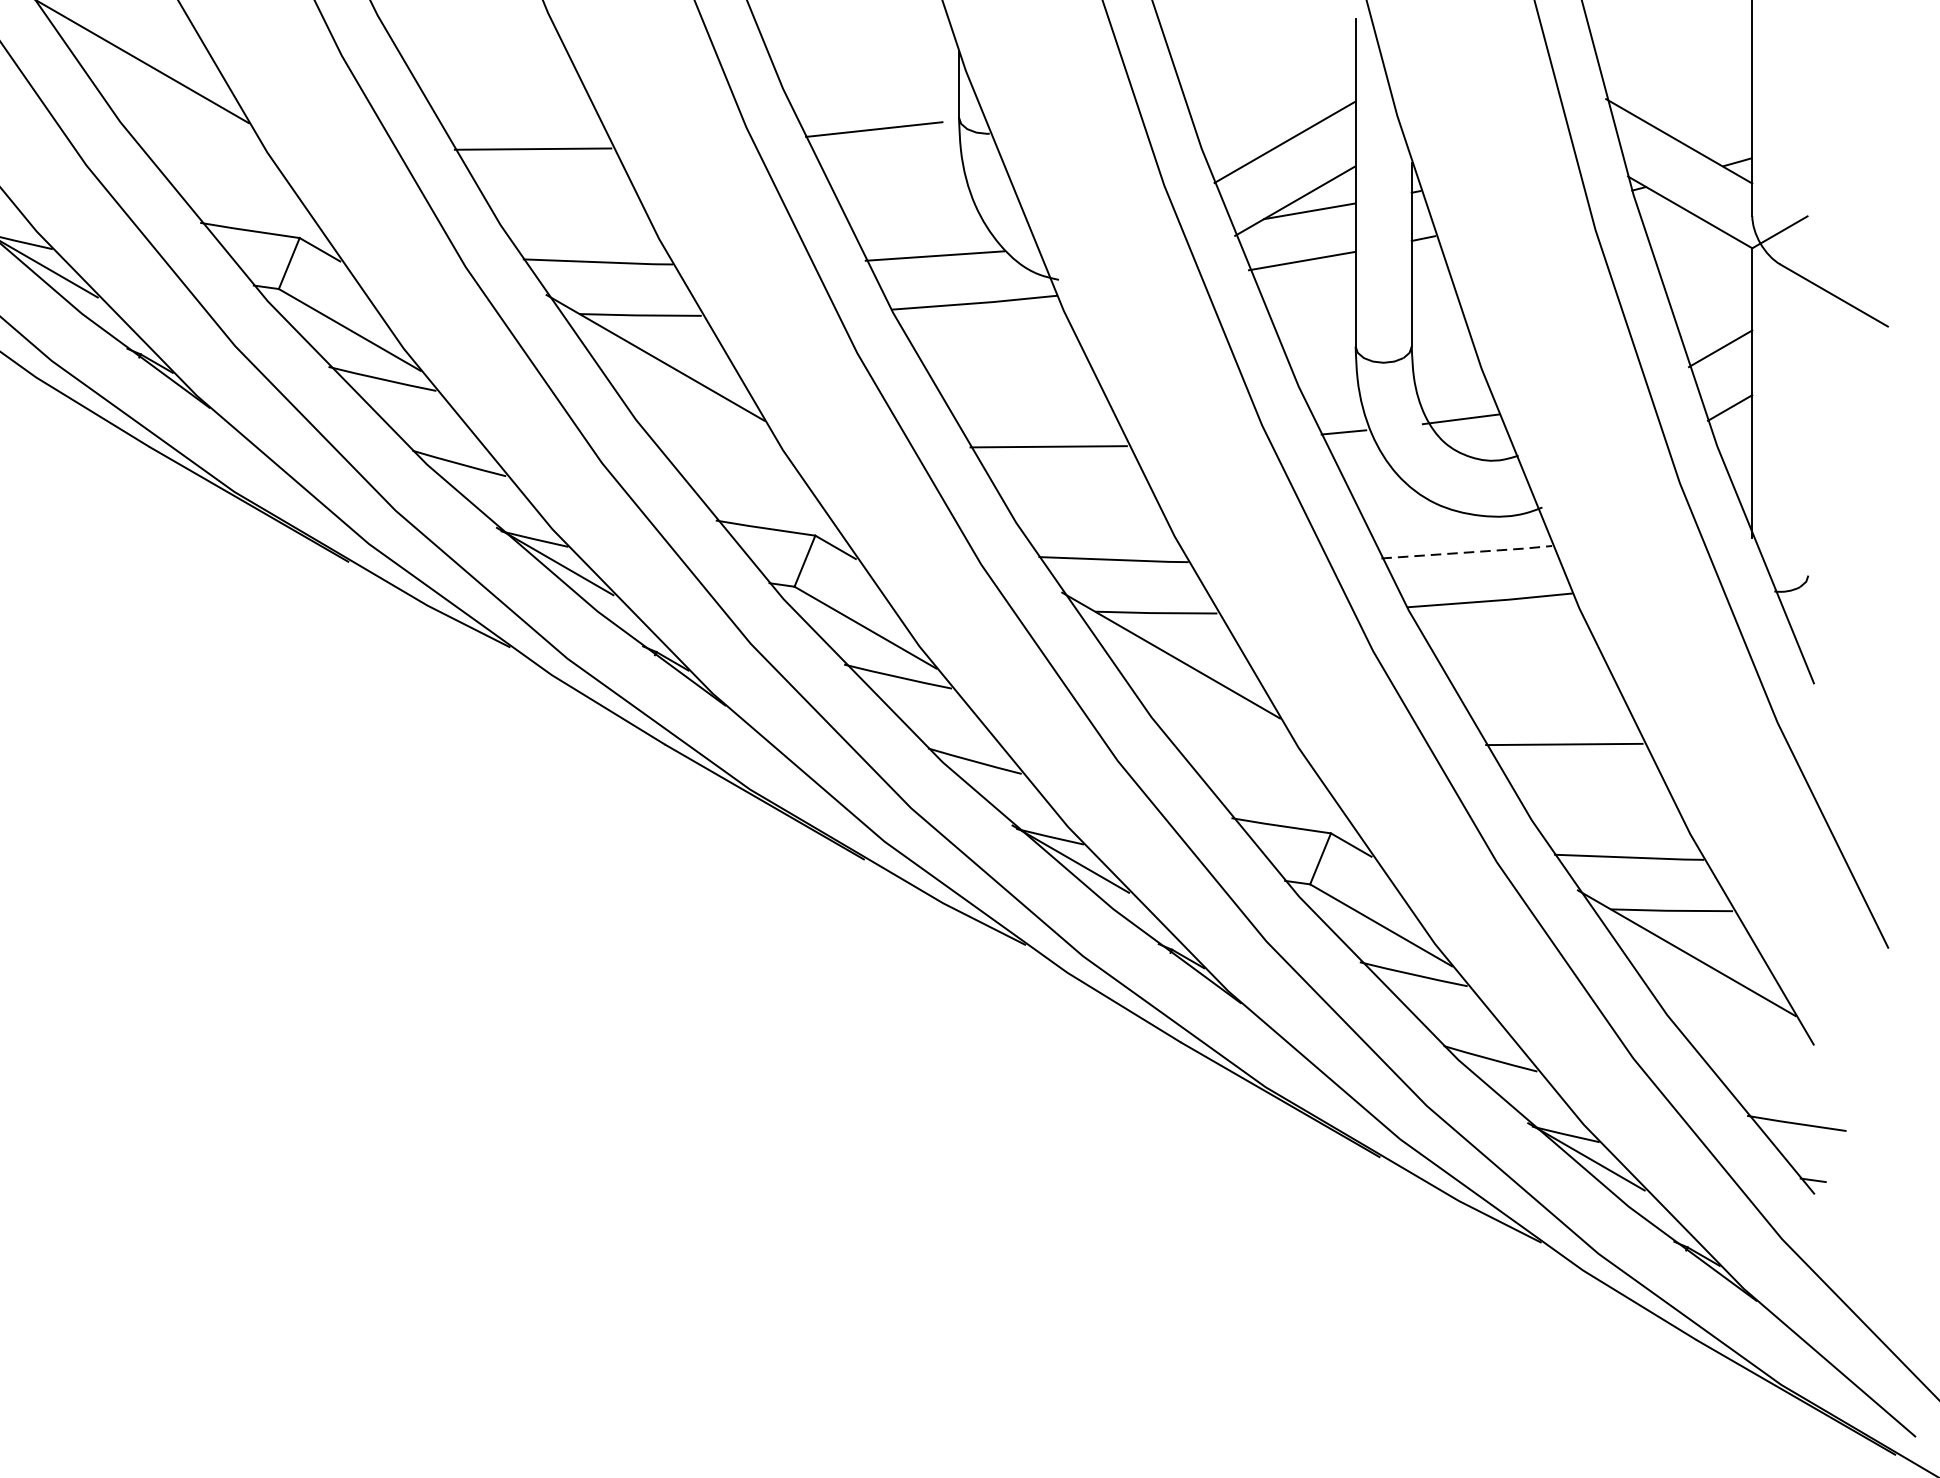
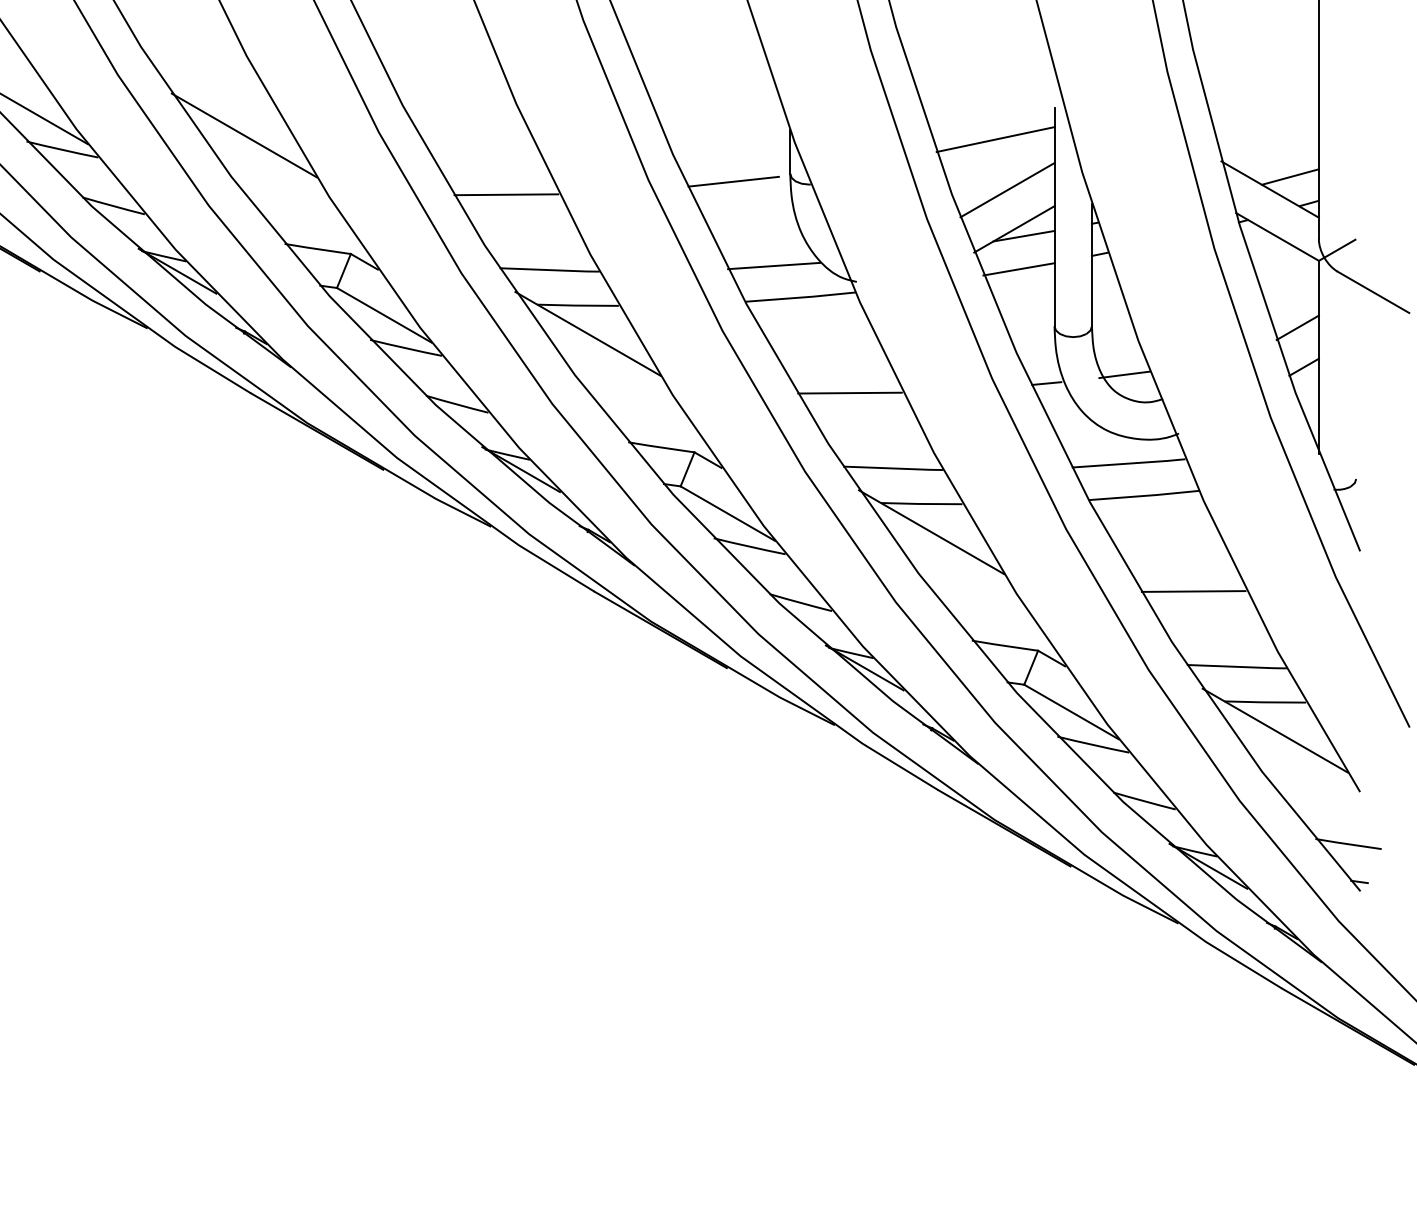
line: (1267, 66) -> (995, 139), added
line: (1708, 121) -> (1289, 176), added
line: (1468, 552) -> (1129, 463), dashed -> solid

